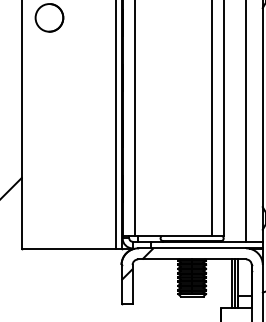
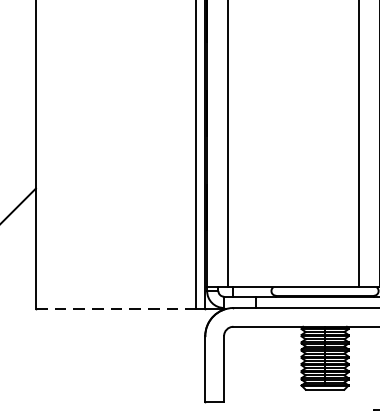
line: (69, 248) -> (116, 308), solid -> dashed
hatch: (137, 264) -> (232, 335), removed

